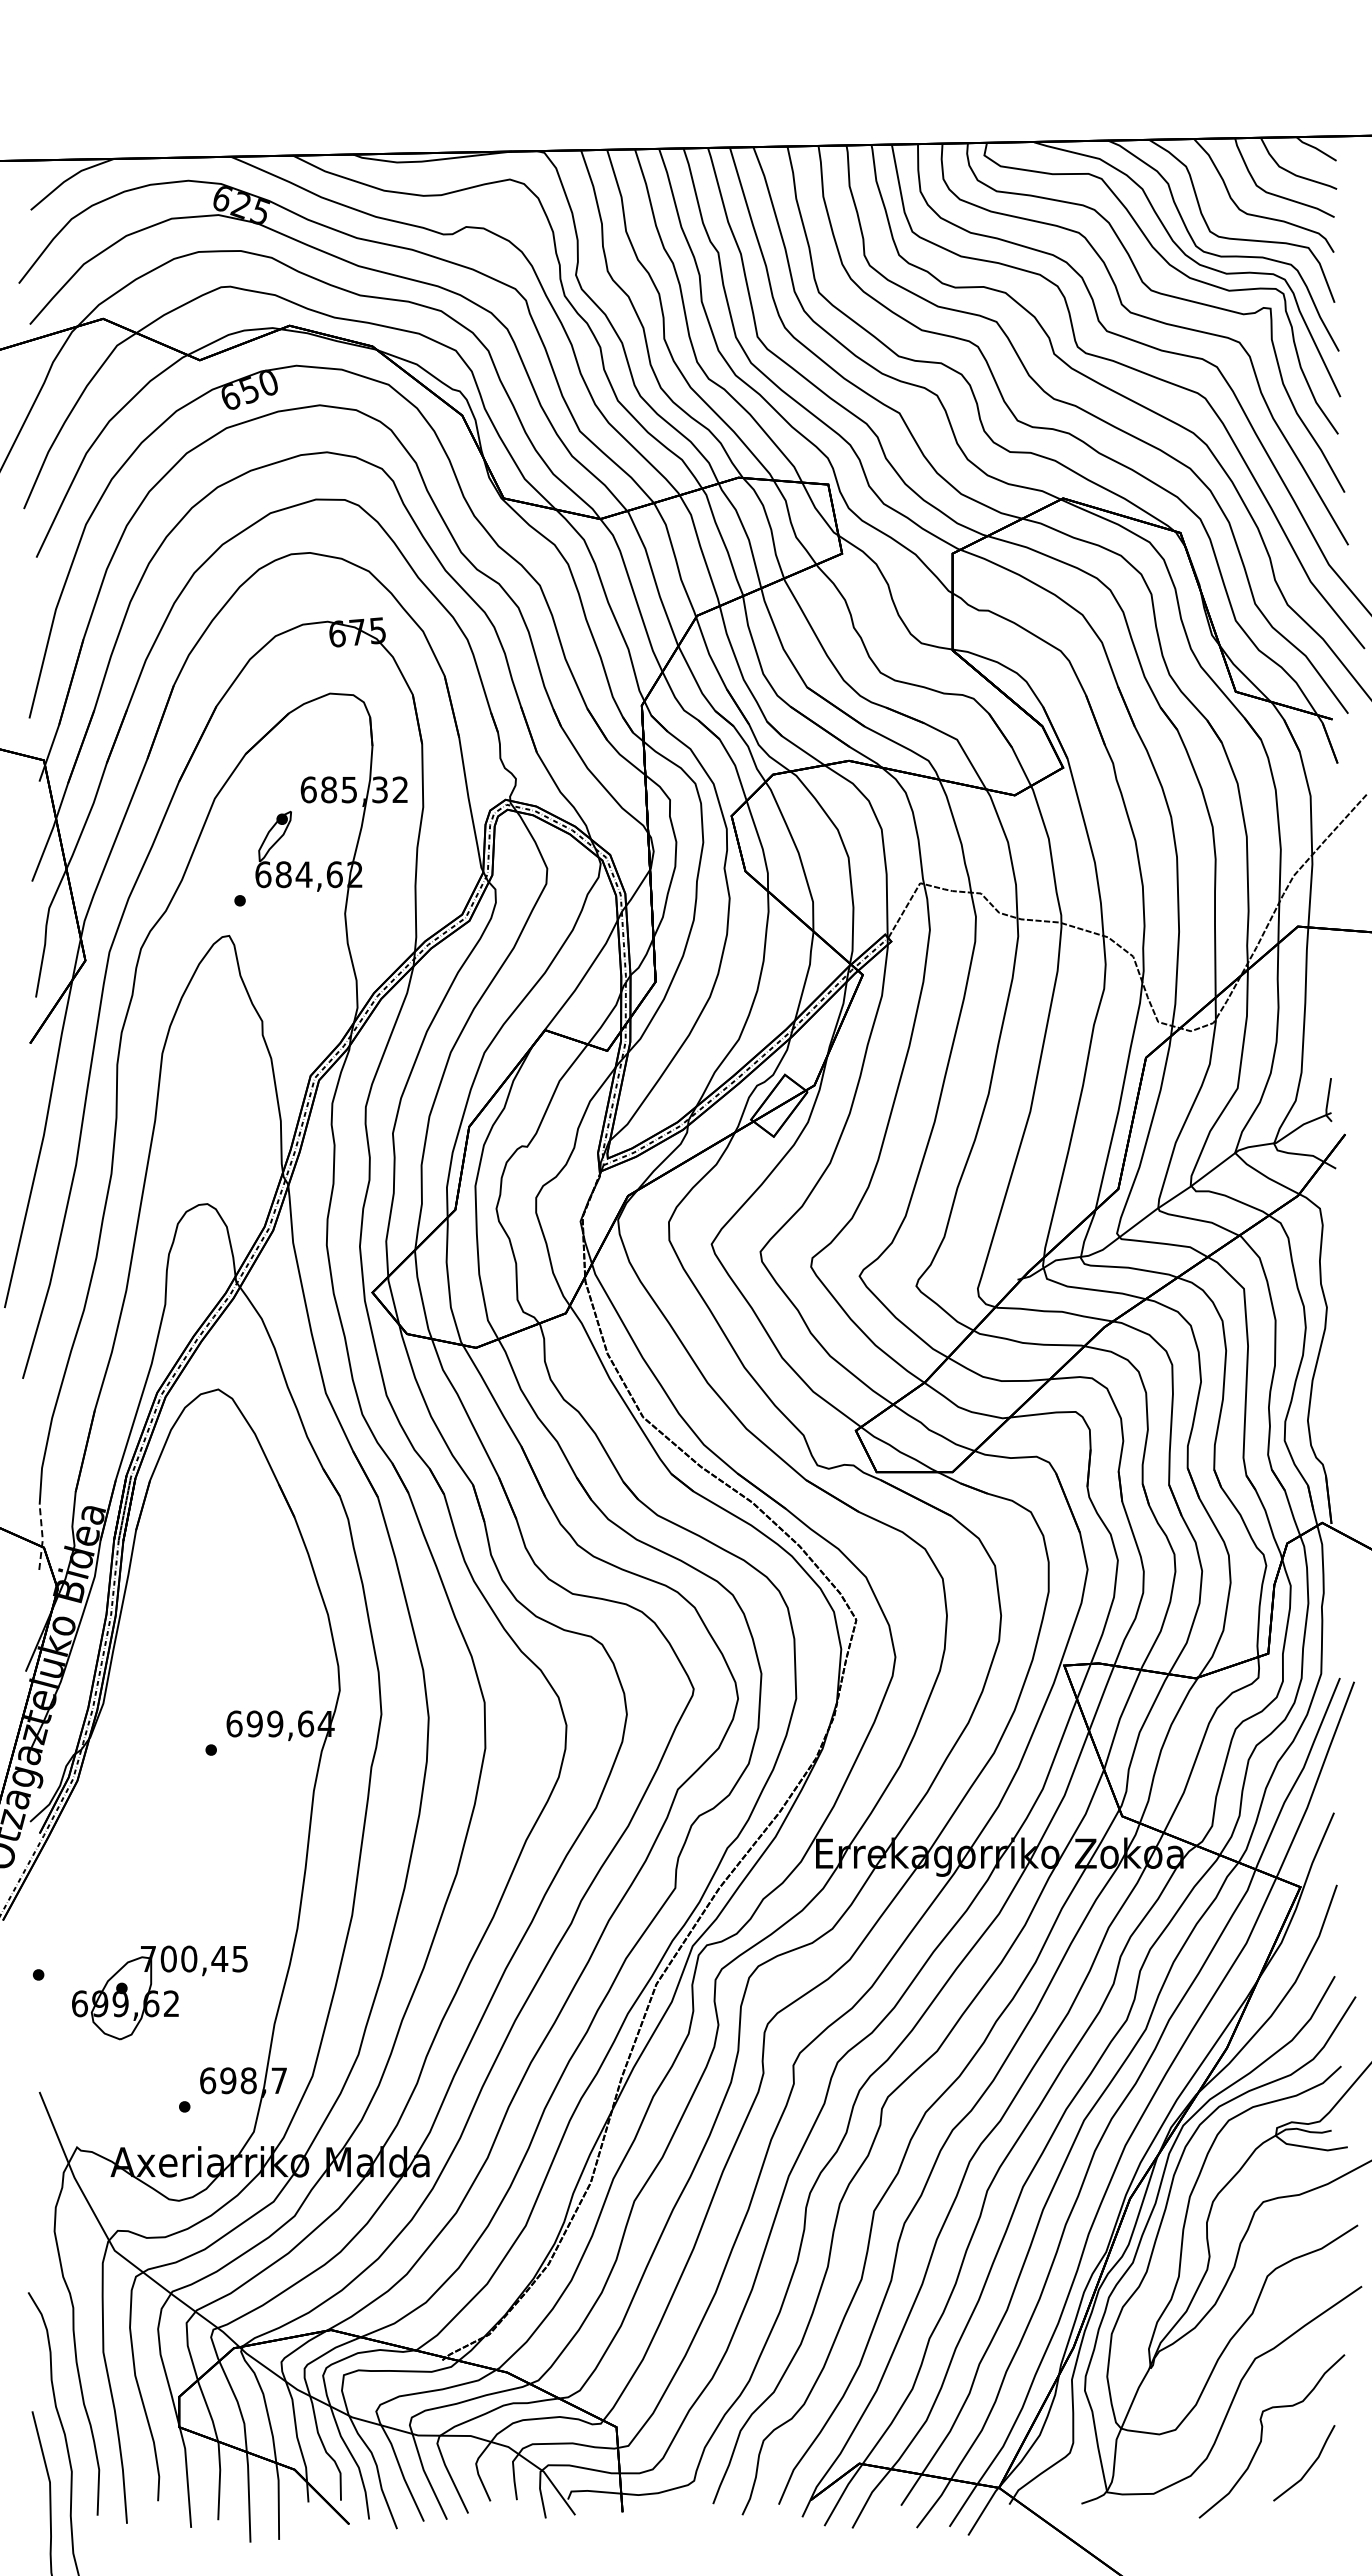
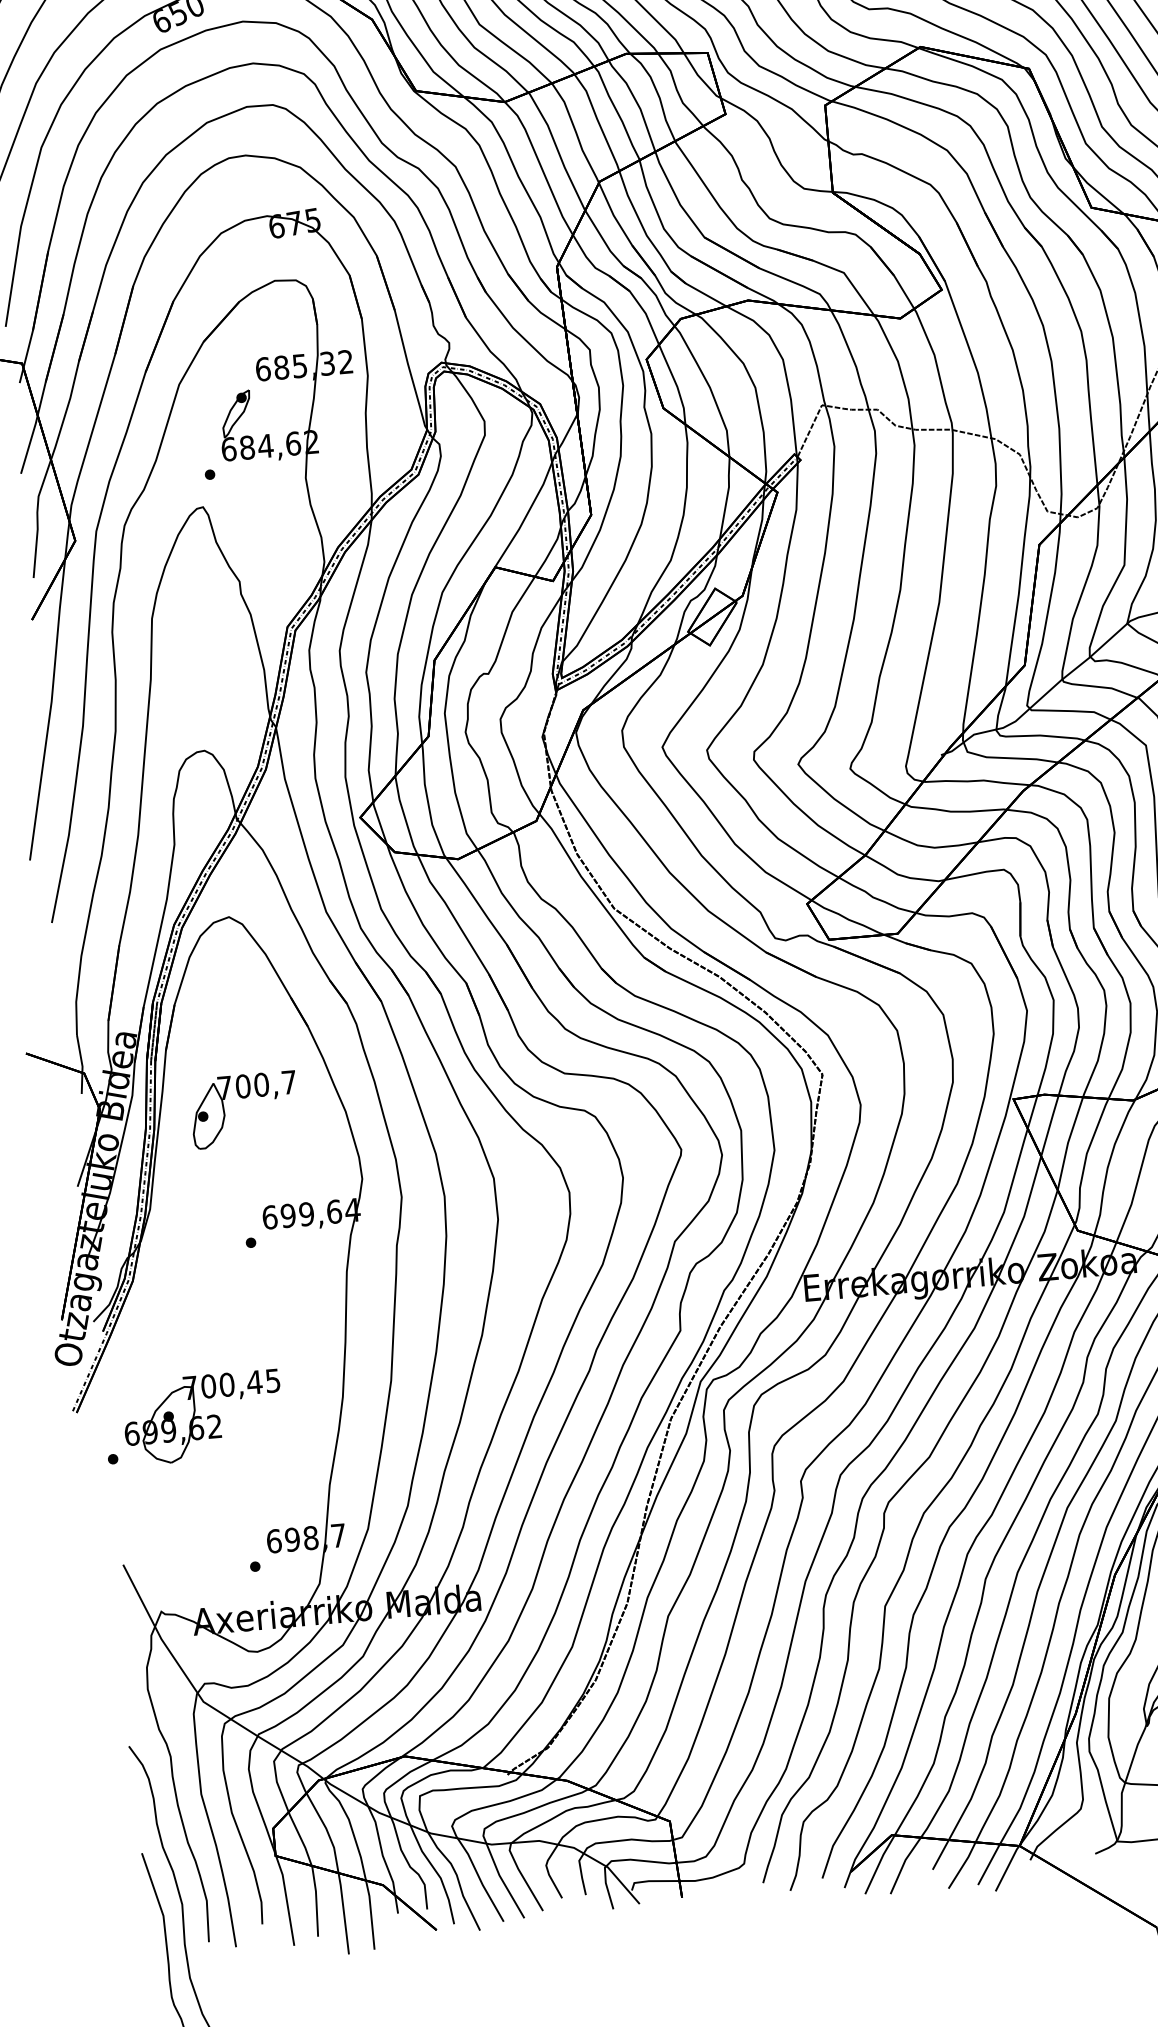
line: (42, 1537) -> (82, 1064), dashed -> solid
part: (216, 1590) -> (243, 1098), added
part: (159, 1992) -> (202, 1417), moved

